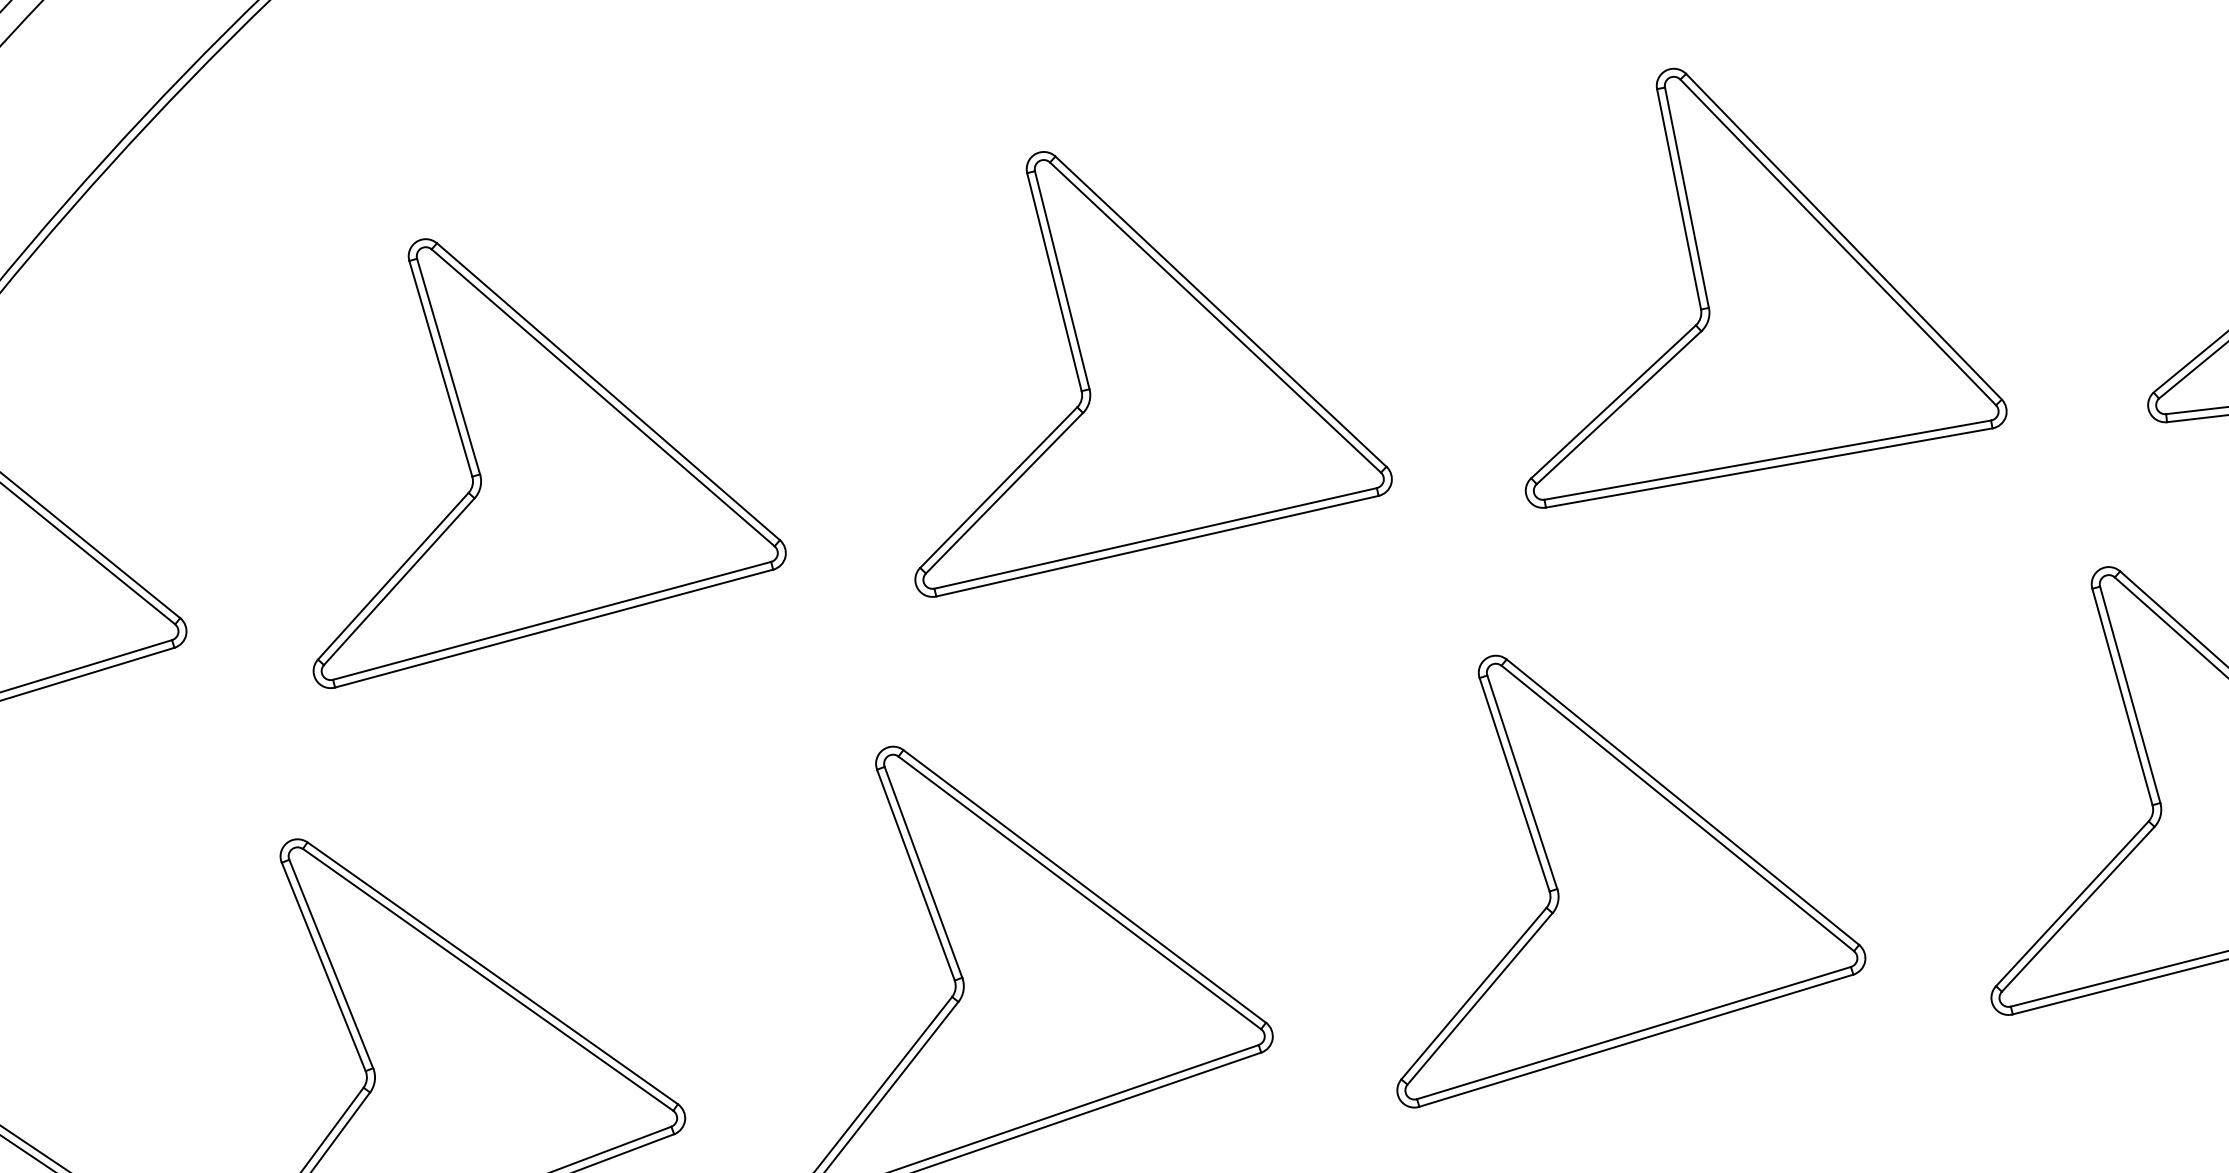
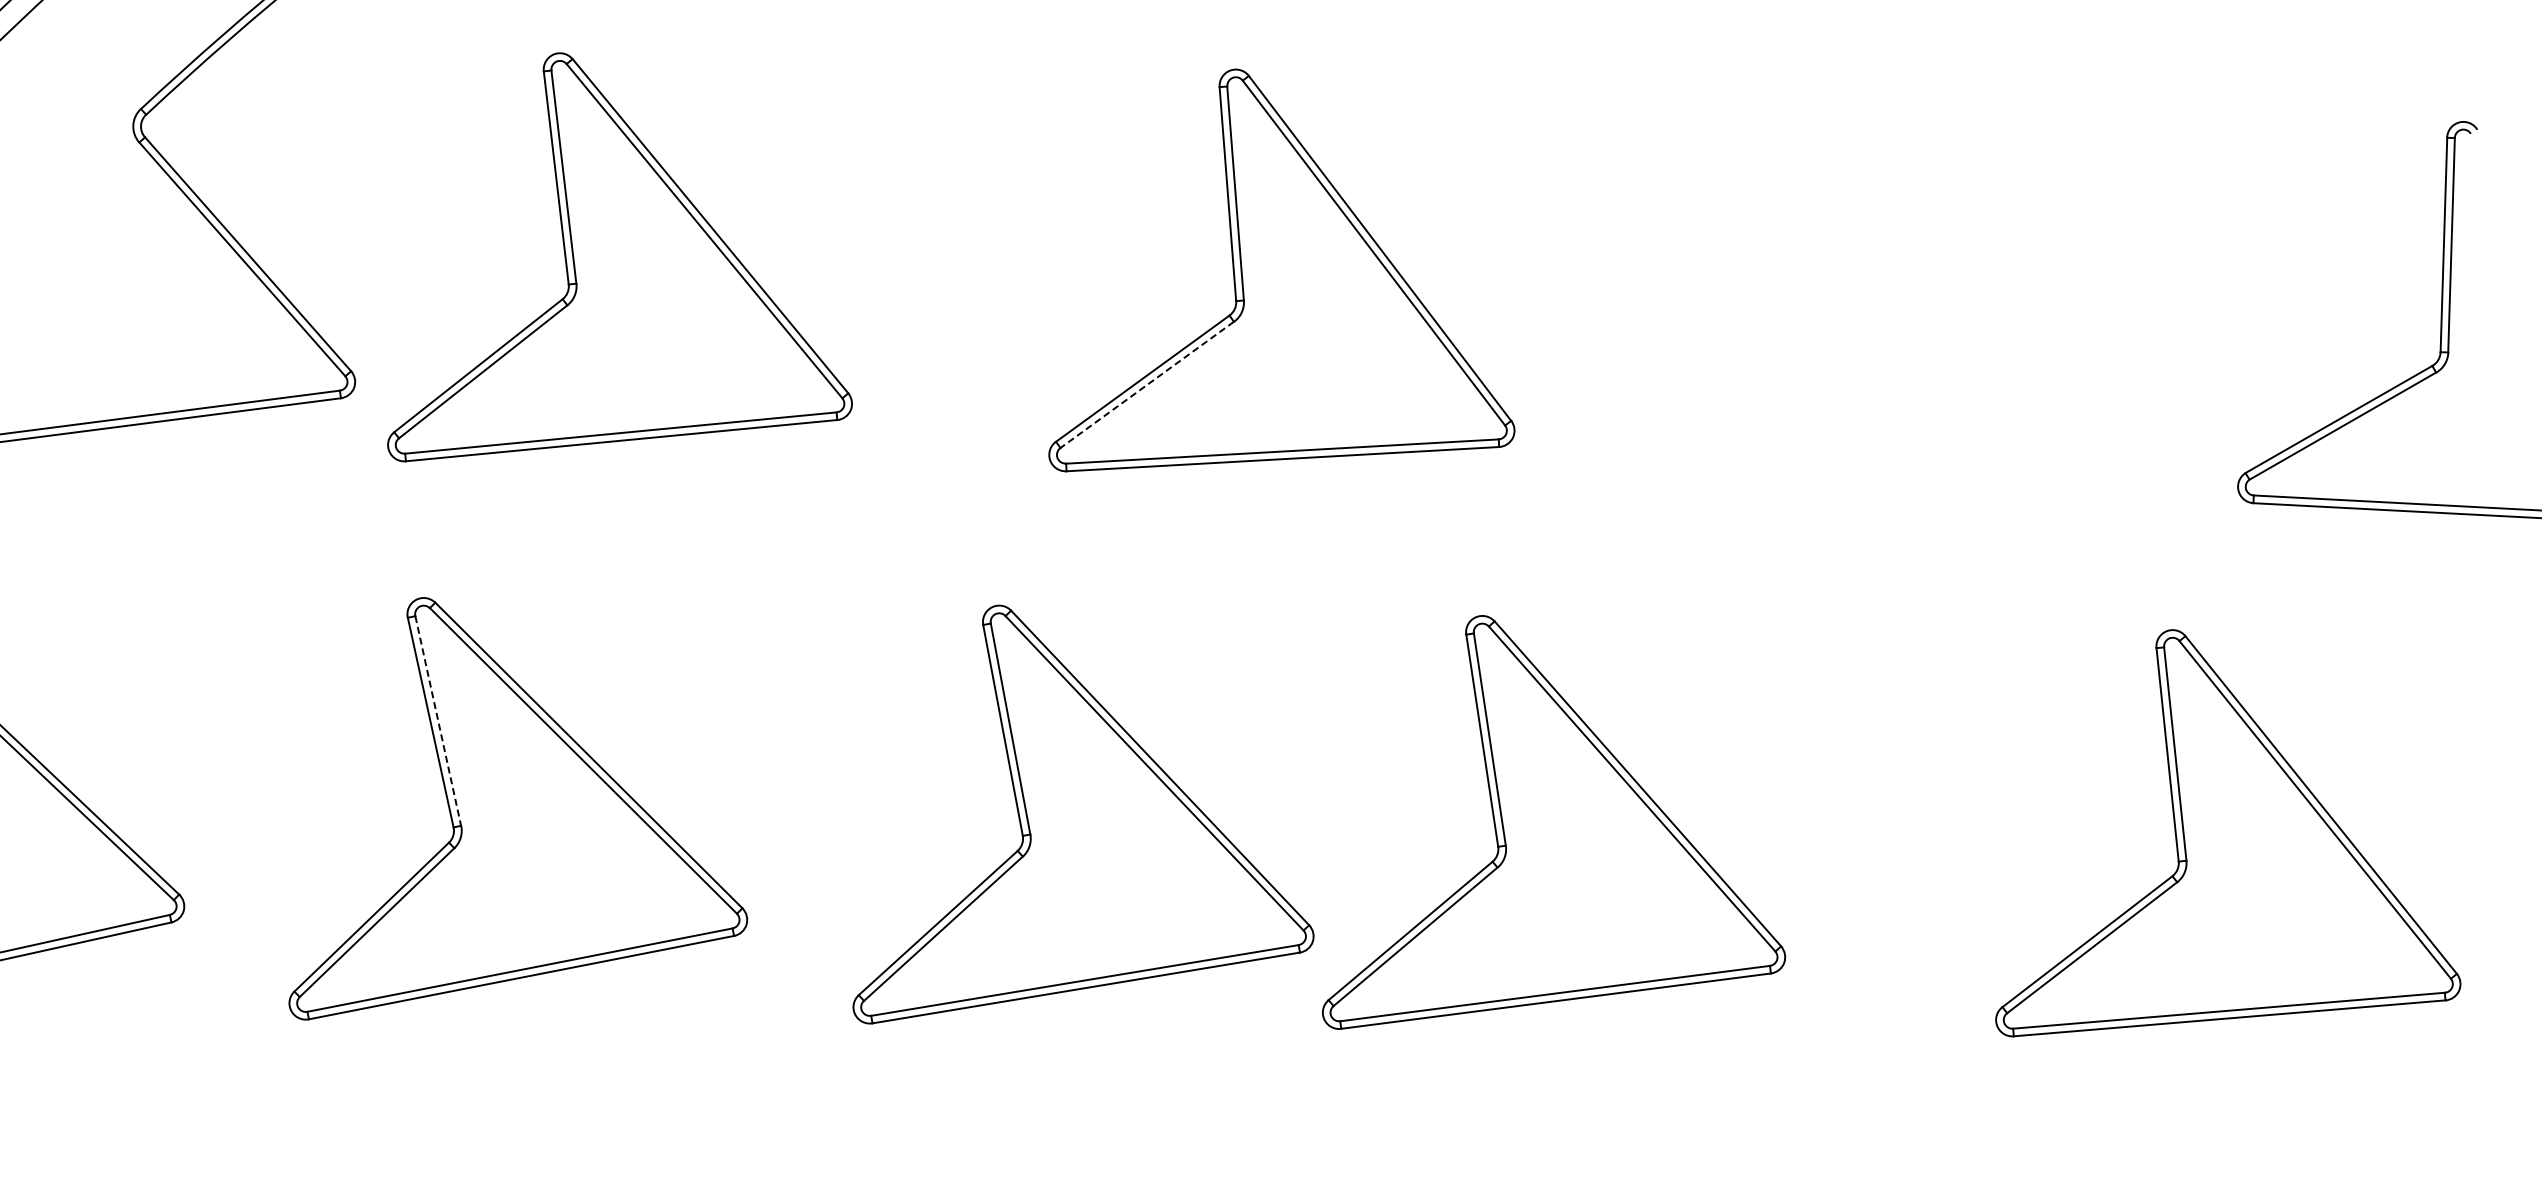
part: (1735, 266) -> (1871, 287), removed
part: (520, 439) -> (619, 257), moved
line: (1003, 493) -> (1146, 385), solid -> dashed
part: (1603, 856) -> (1554, 822), moved
line: (331, 964) -> (438, 721), solid -> dashed

